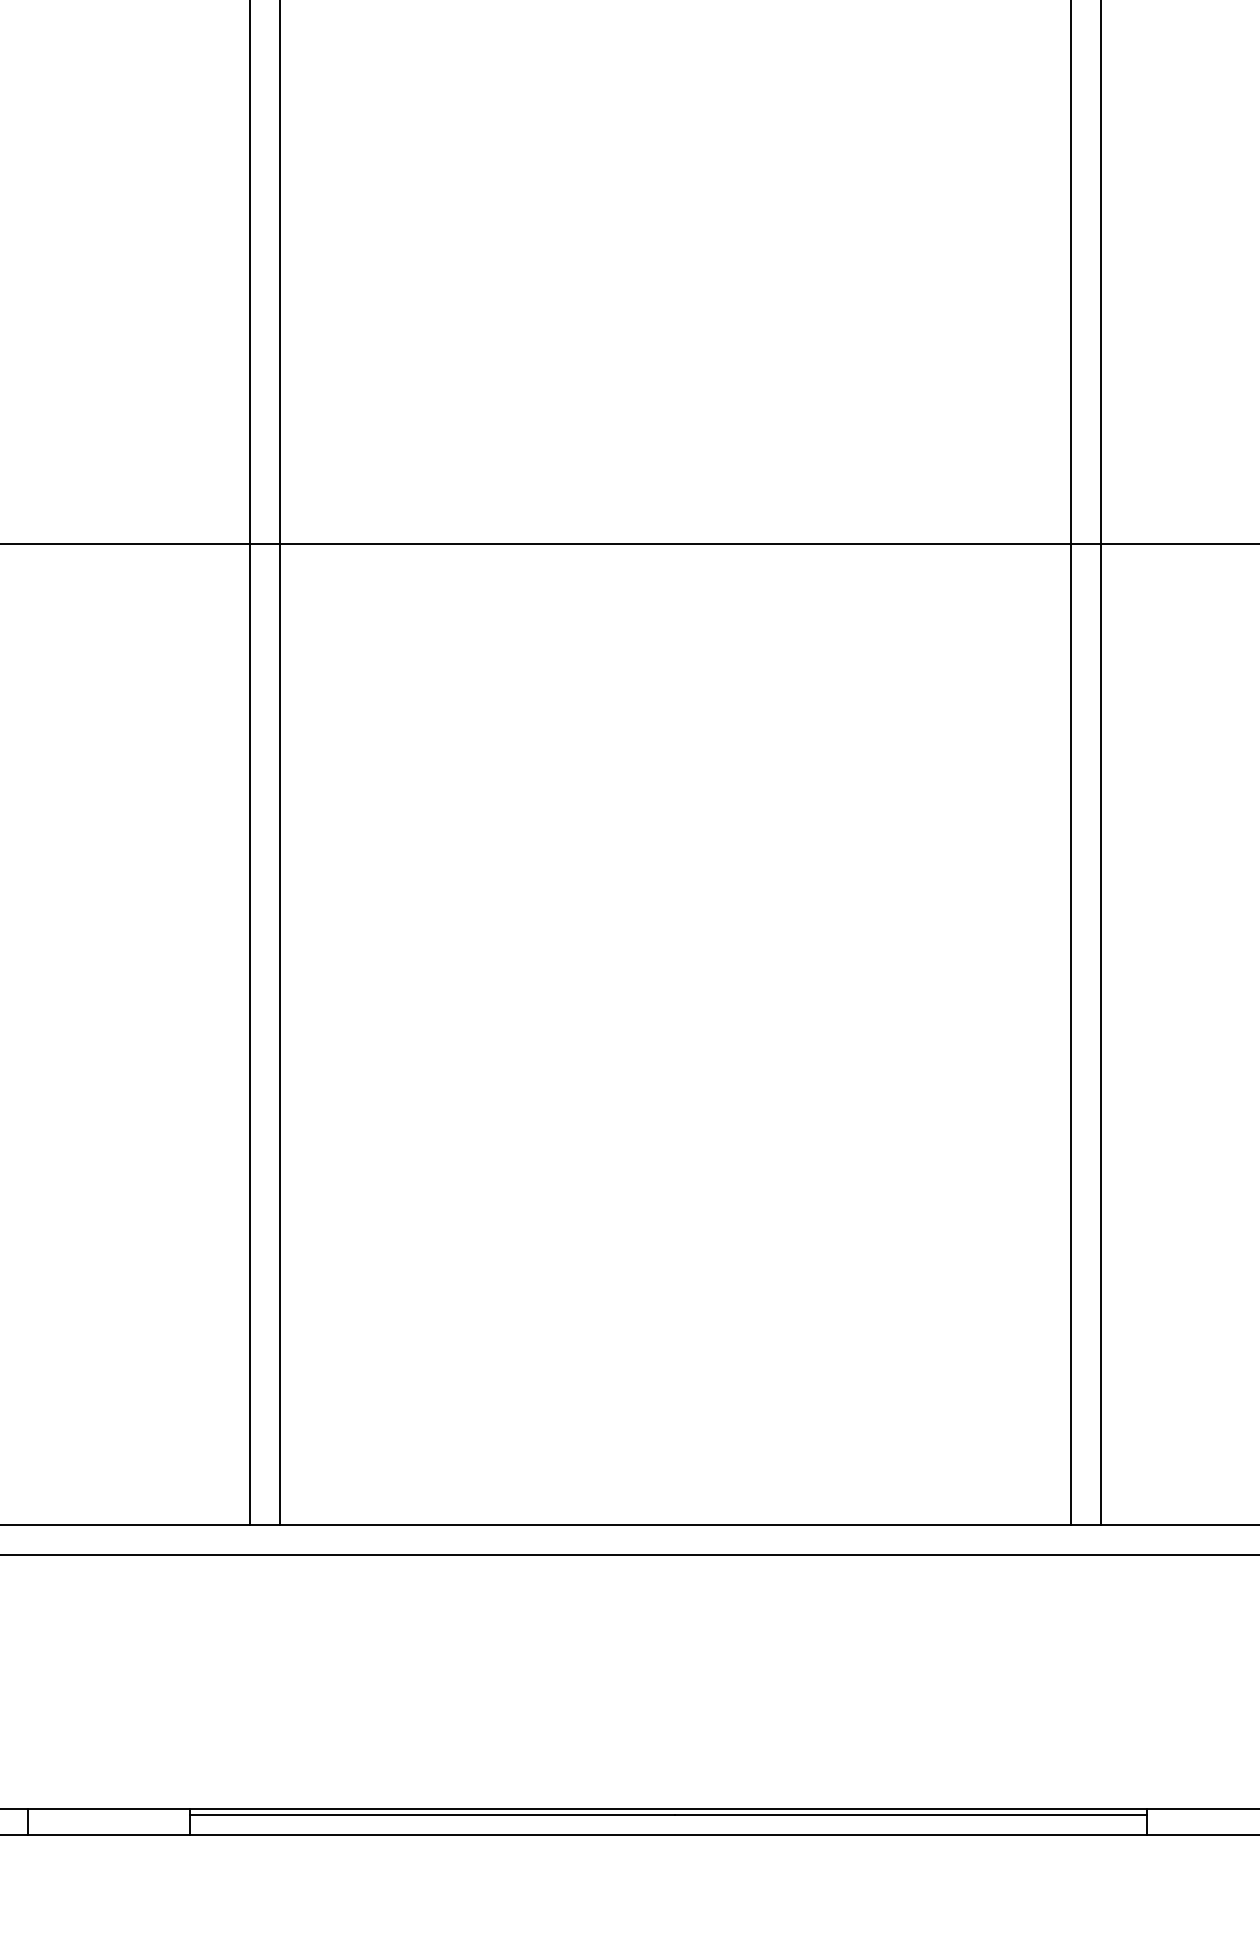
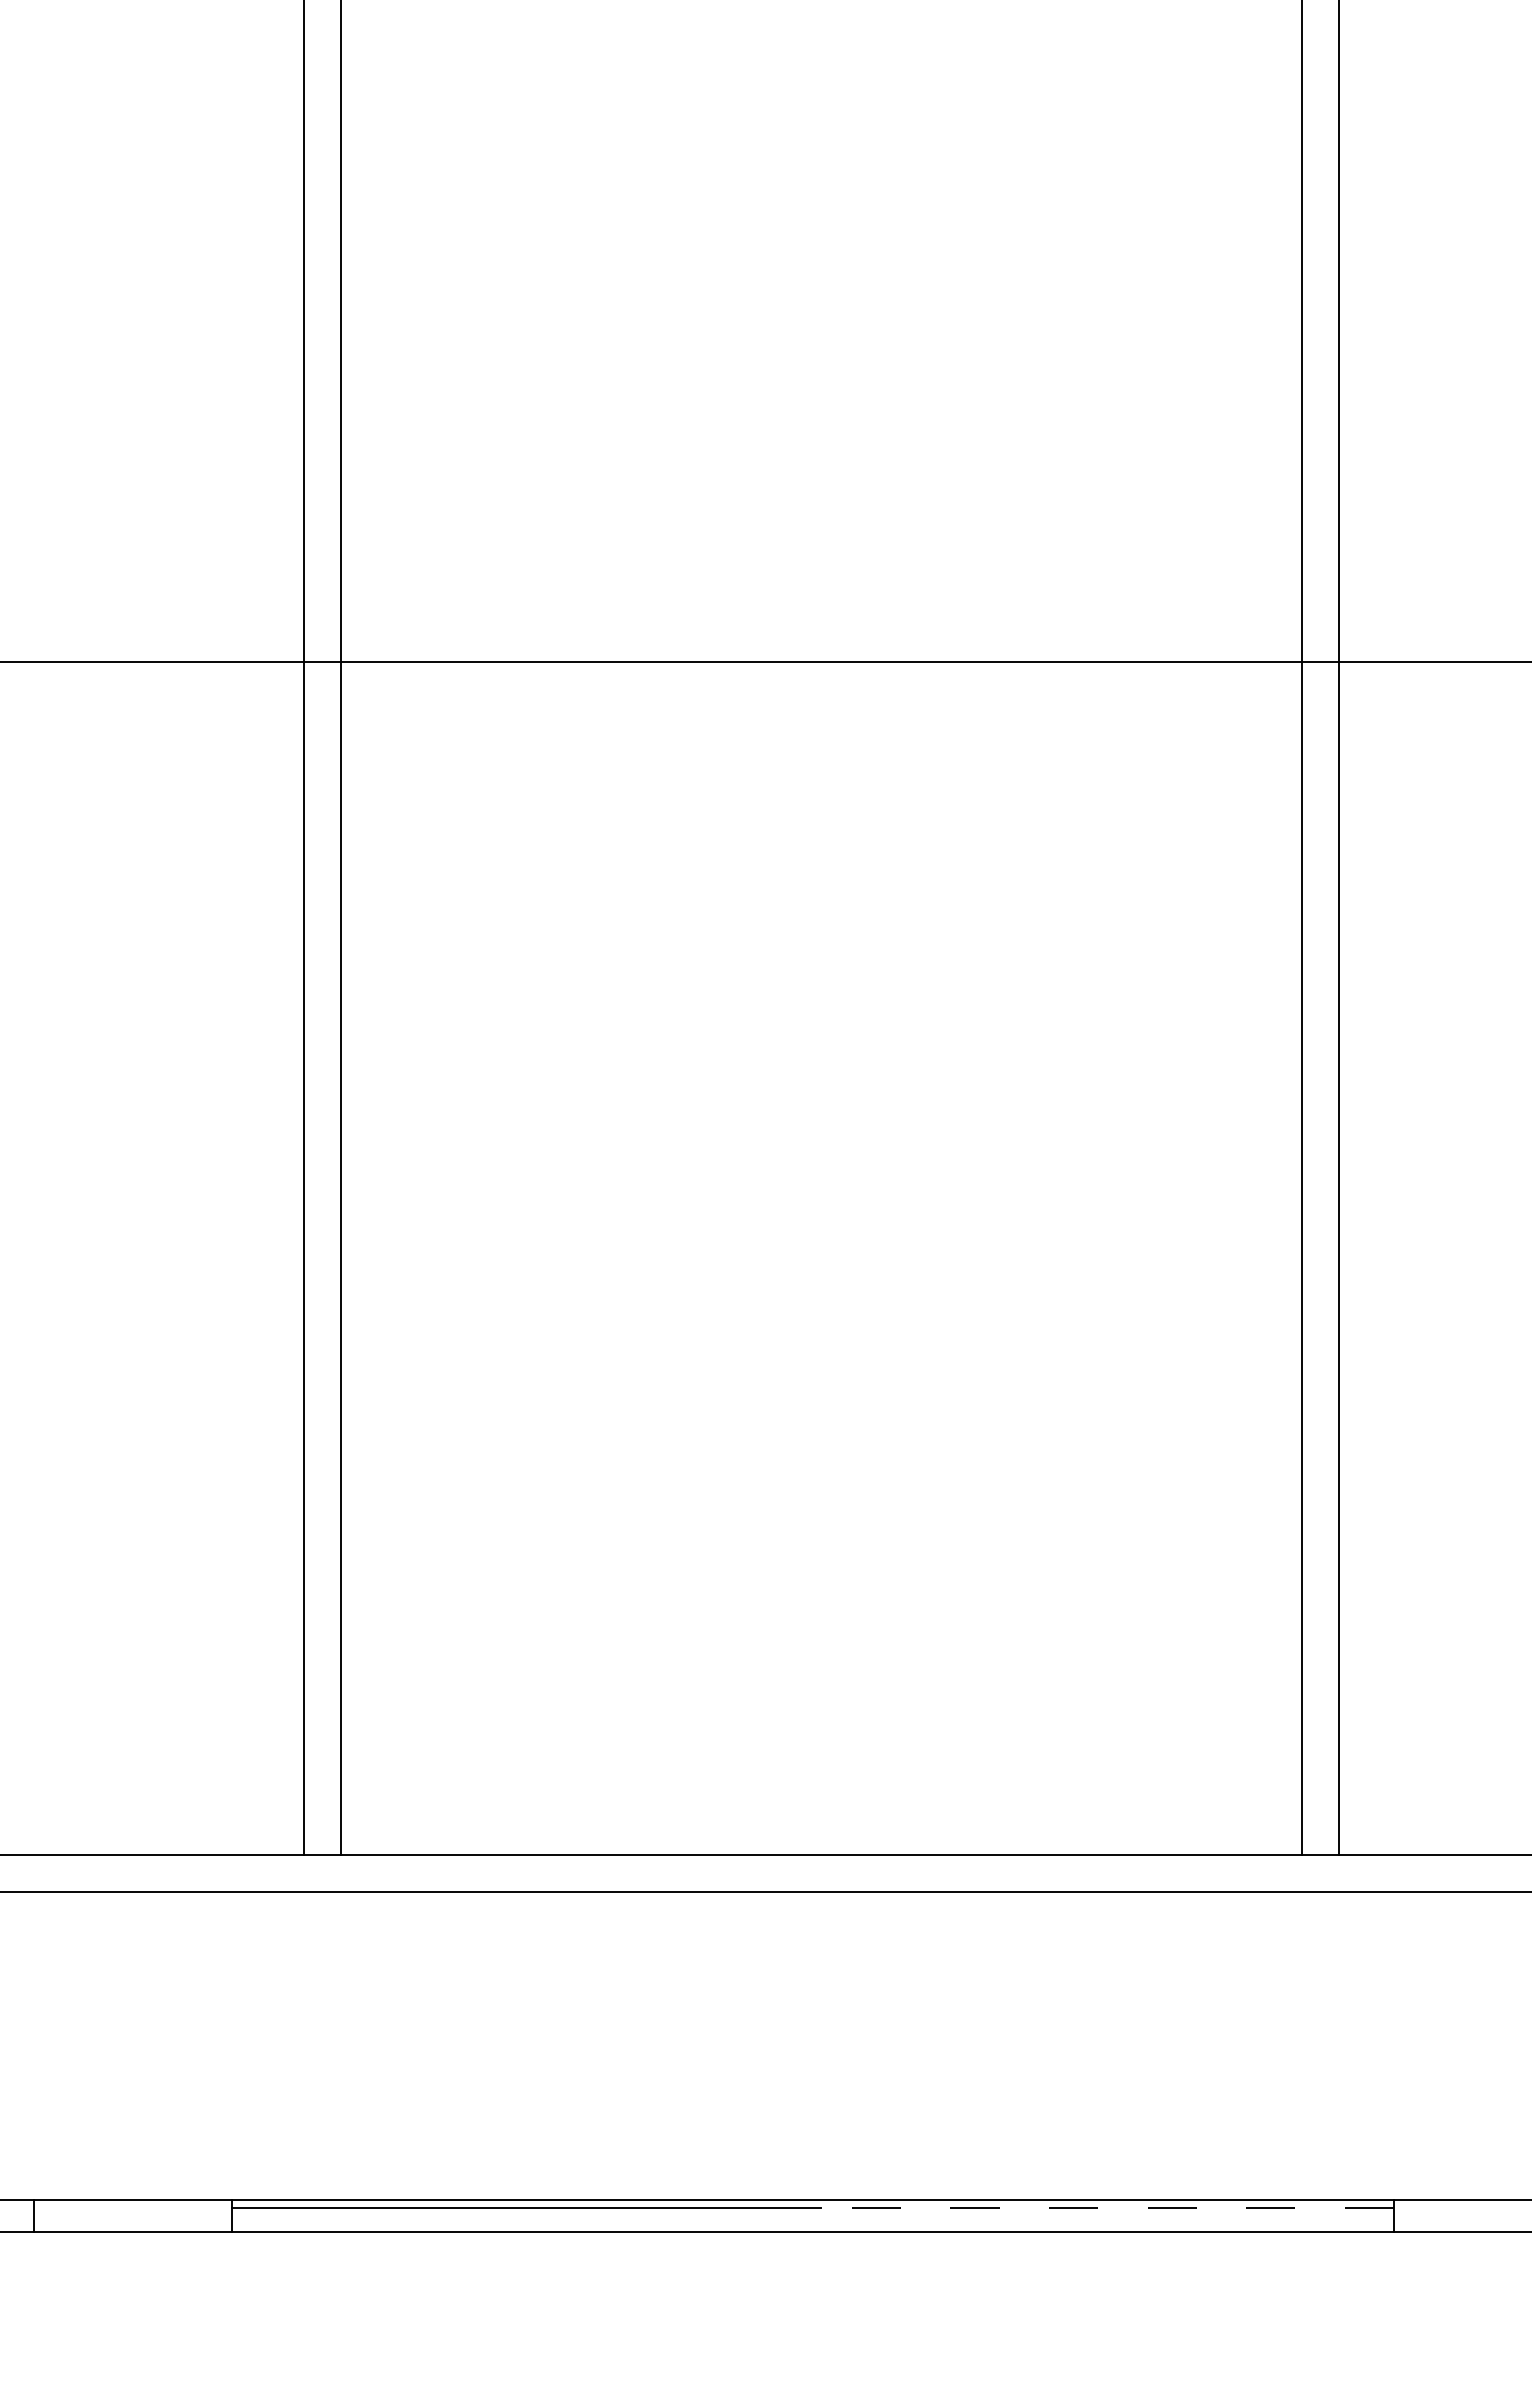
line: (910, 1815) -> (1107, 2208), solid -> dashed

